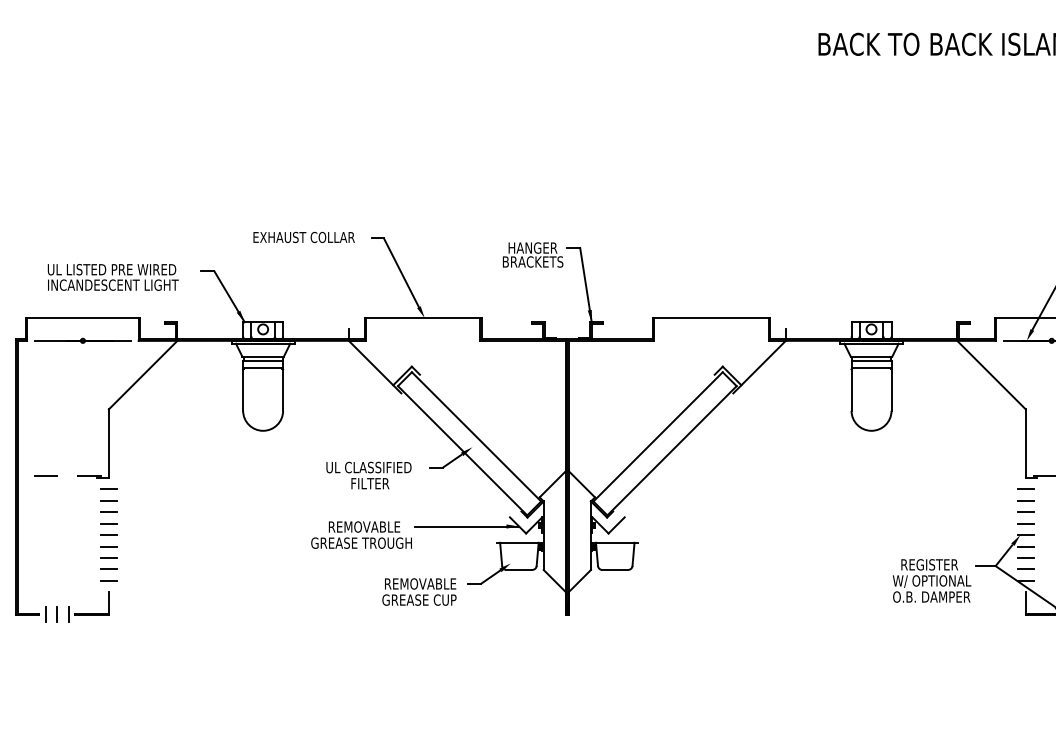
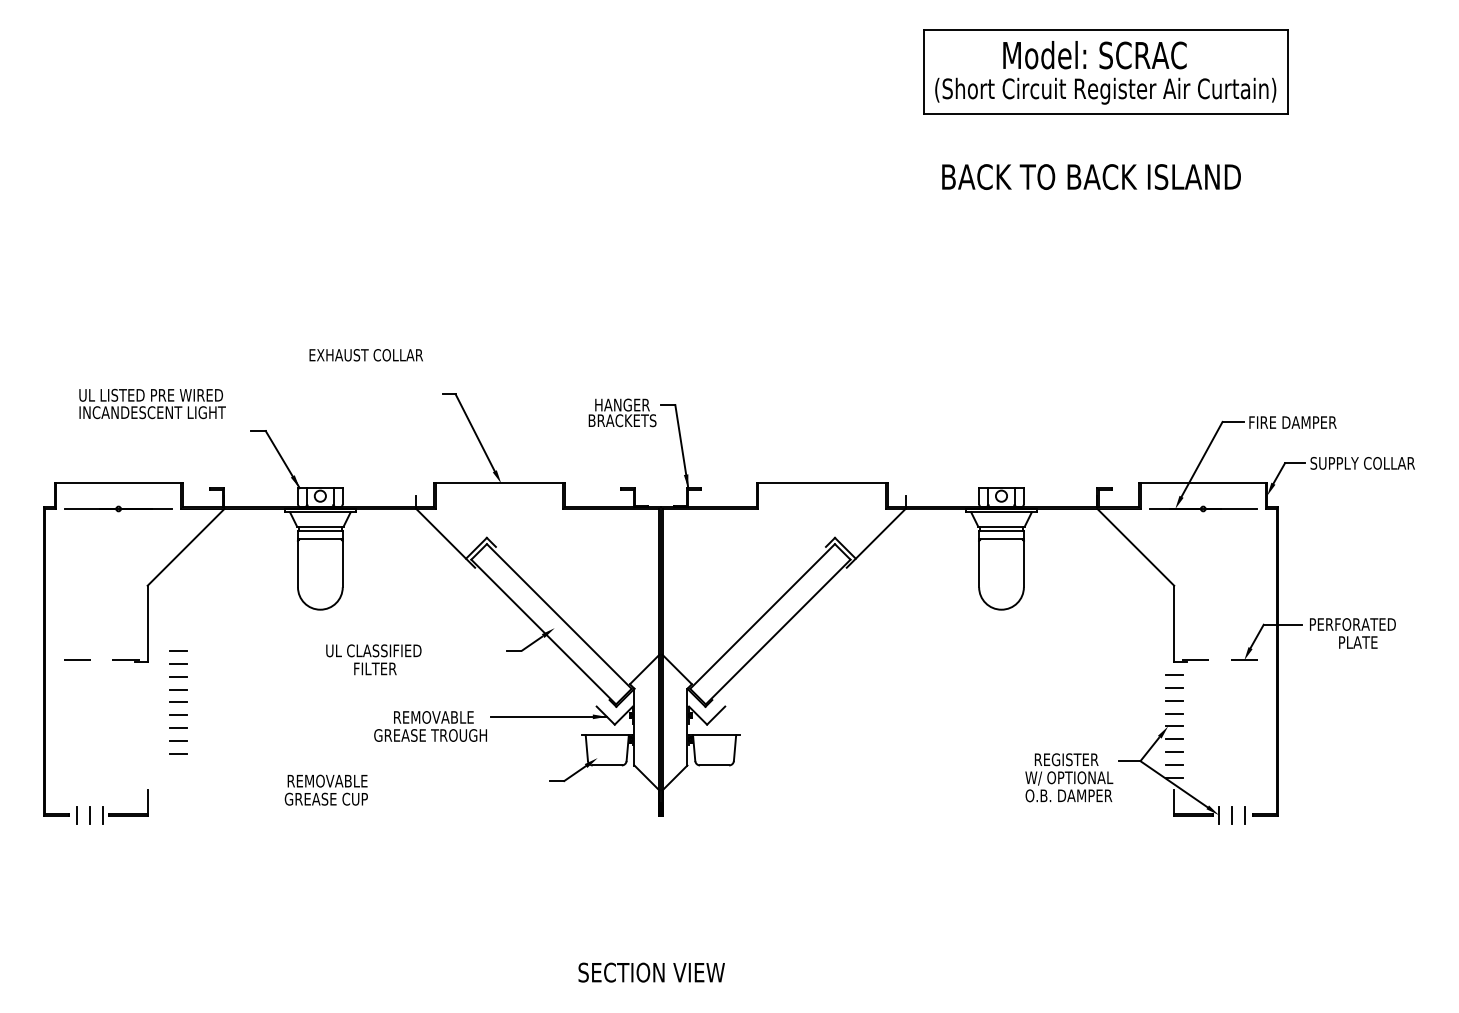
text: (303, 237) -> (365, 355), moved
text: (113, 277) -> (152, 403), moved
text: (368, 475) -> (373, 659), moved
part: (108, 535) -> (178, 702), moved
text: (418, 591) -> (325, 789), moved

